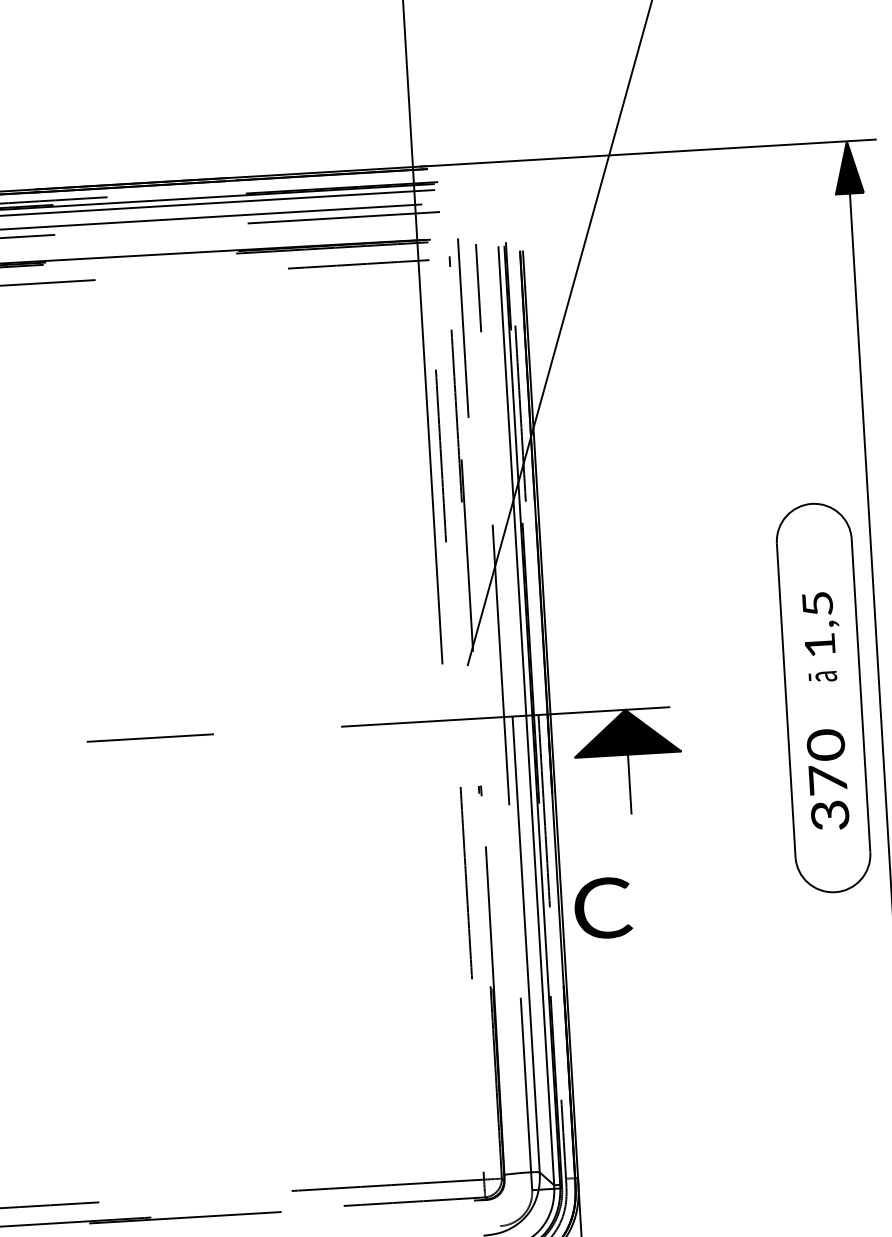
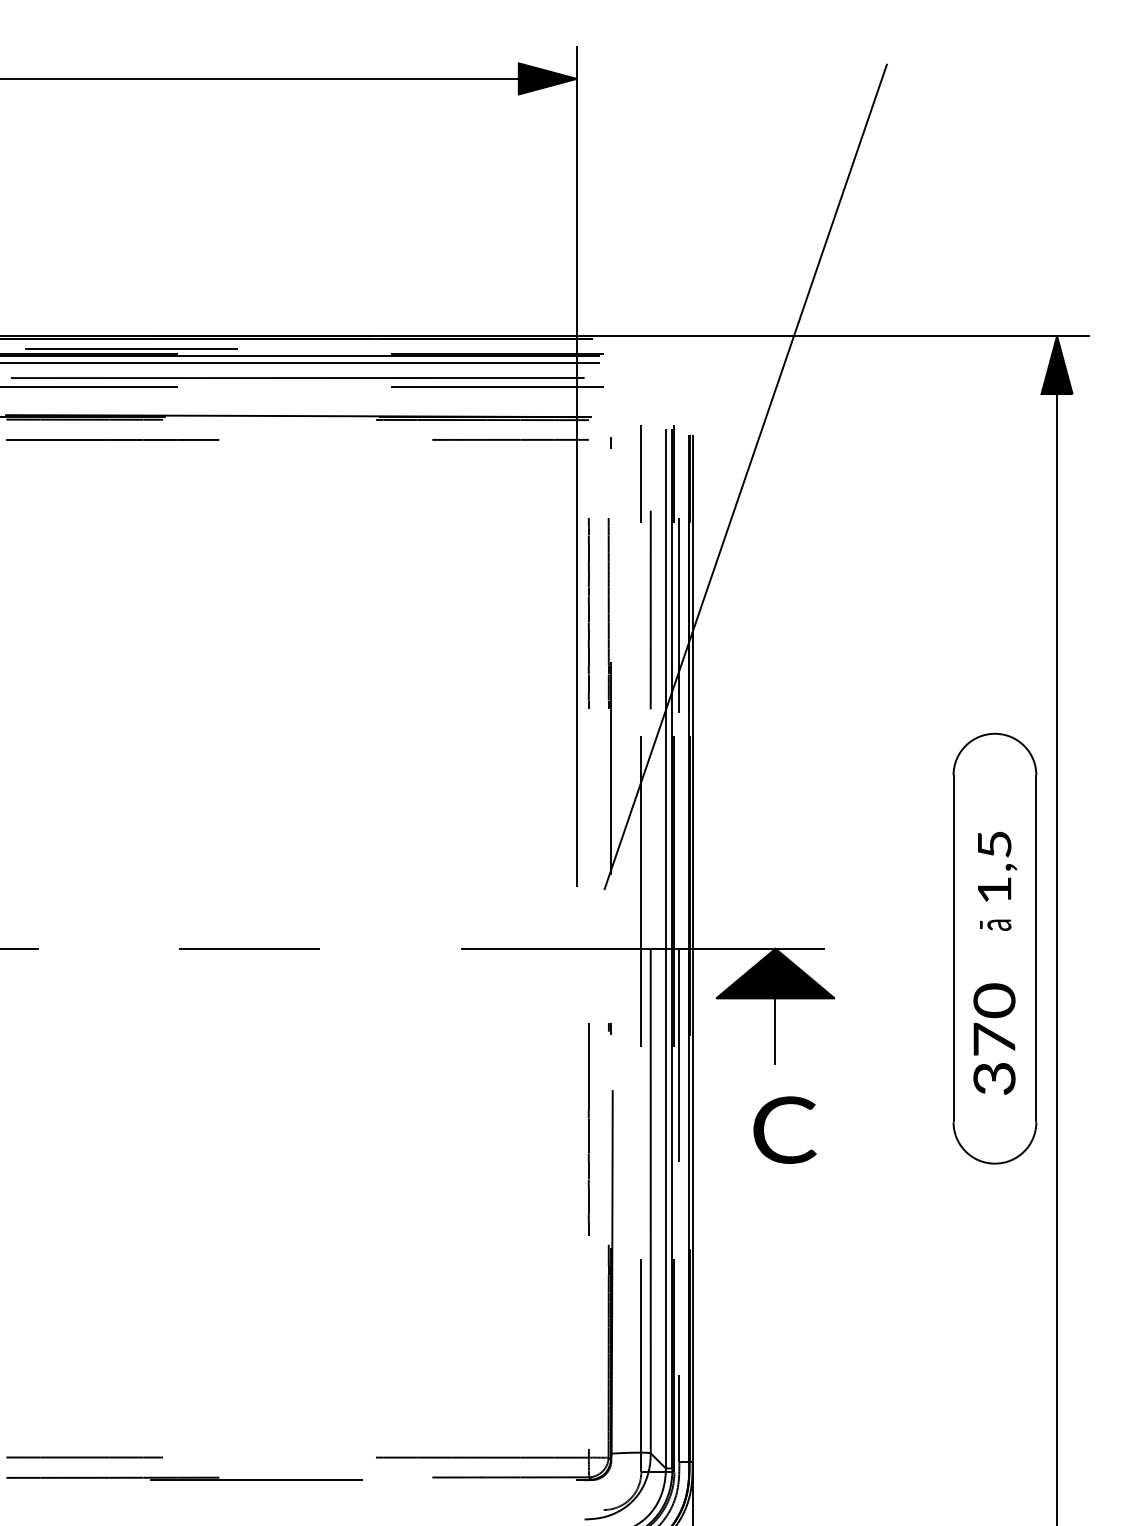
line: (463, 327) -> (650, 609), moved
line: (440, 455) -> (588, 613), moved
text: (602, 907) -> (784, 1129), moved

